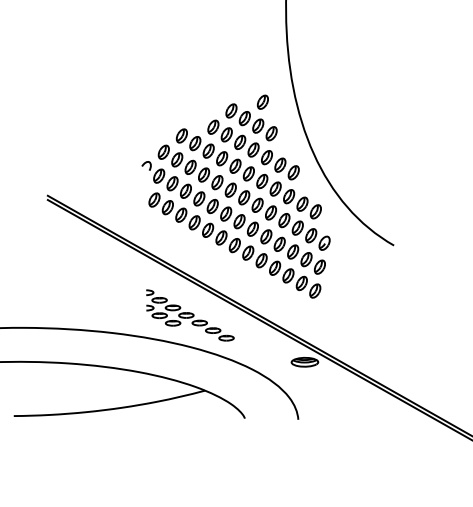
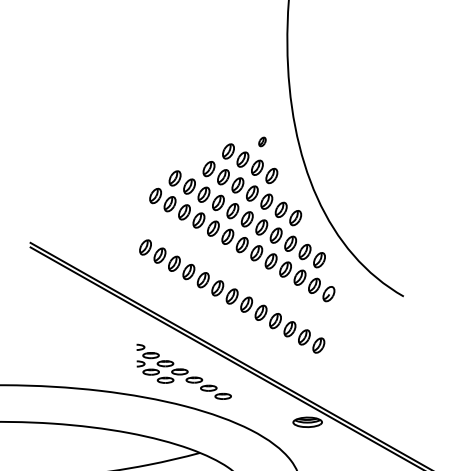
part: (262, 101) -> (261, 141), size x0.6
part: (233, 217) -> (230, 266), removed

